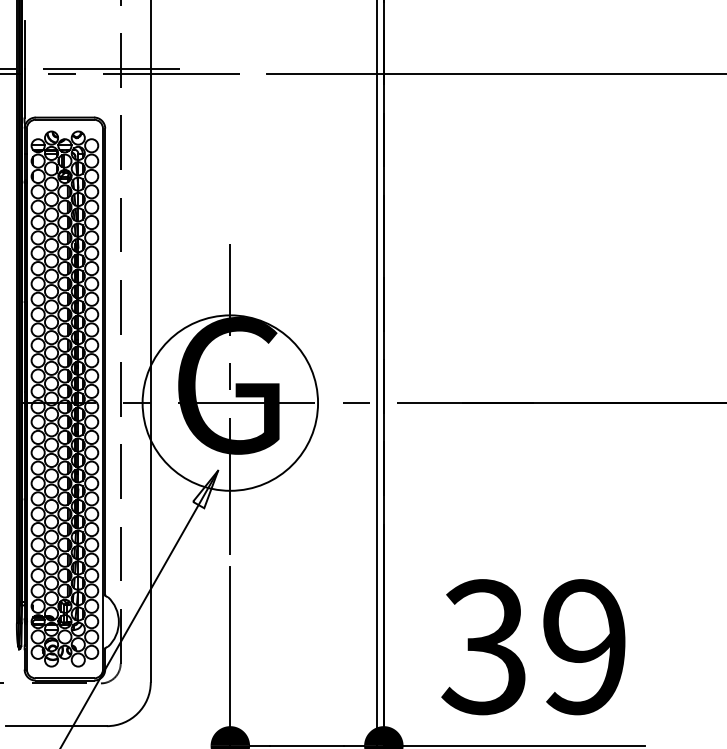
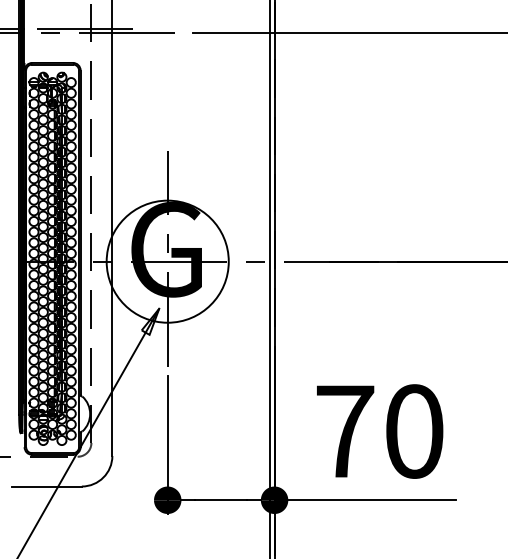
text: (533, 647) -> (378, 431), 39 -> 70

